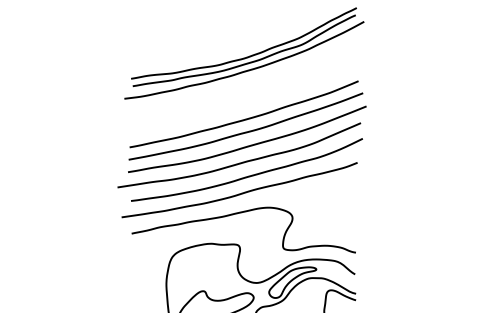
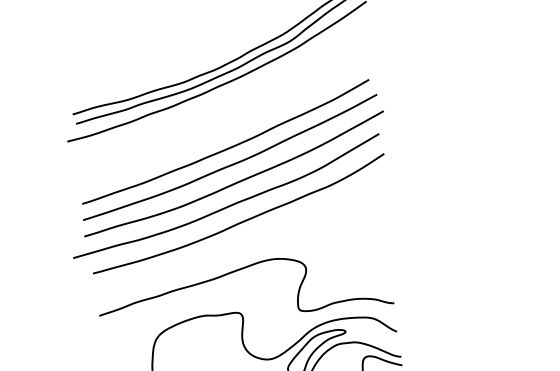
curve: (241, 192) -> (235, 244), removed

